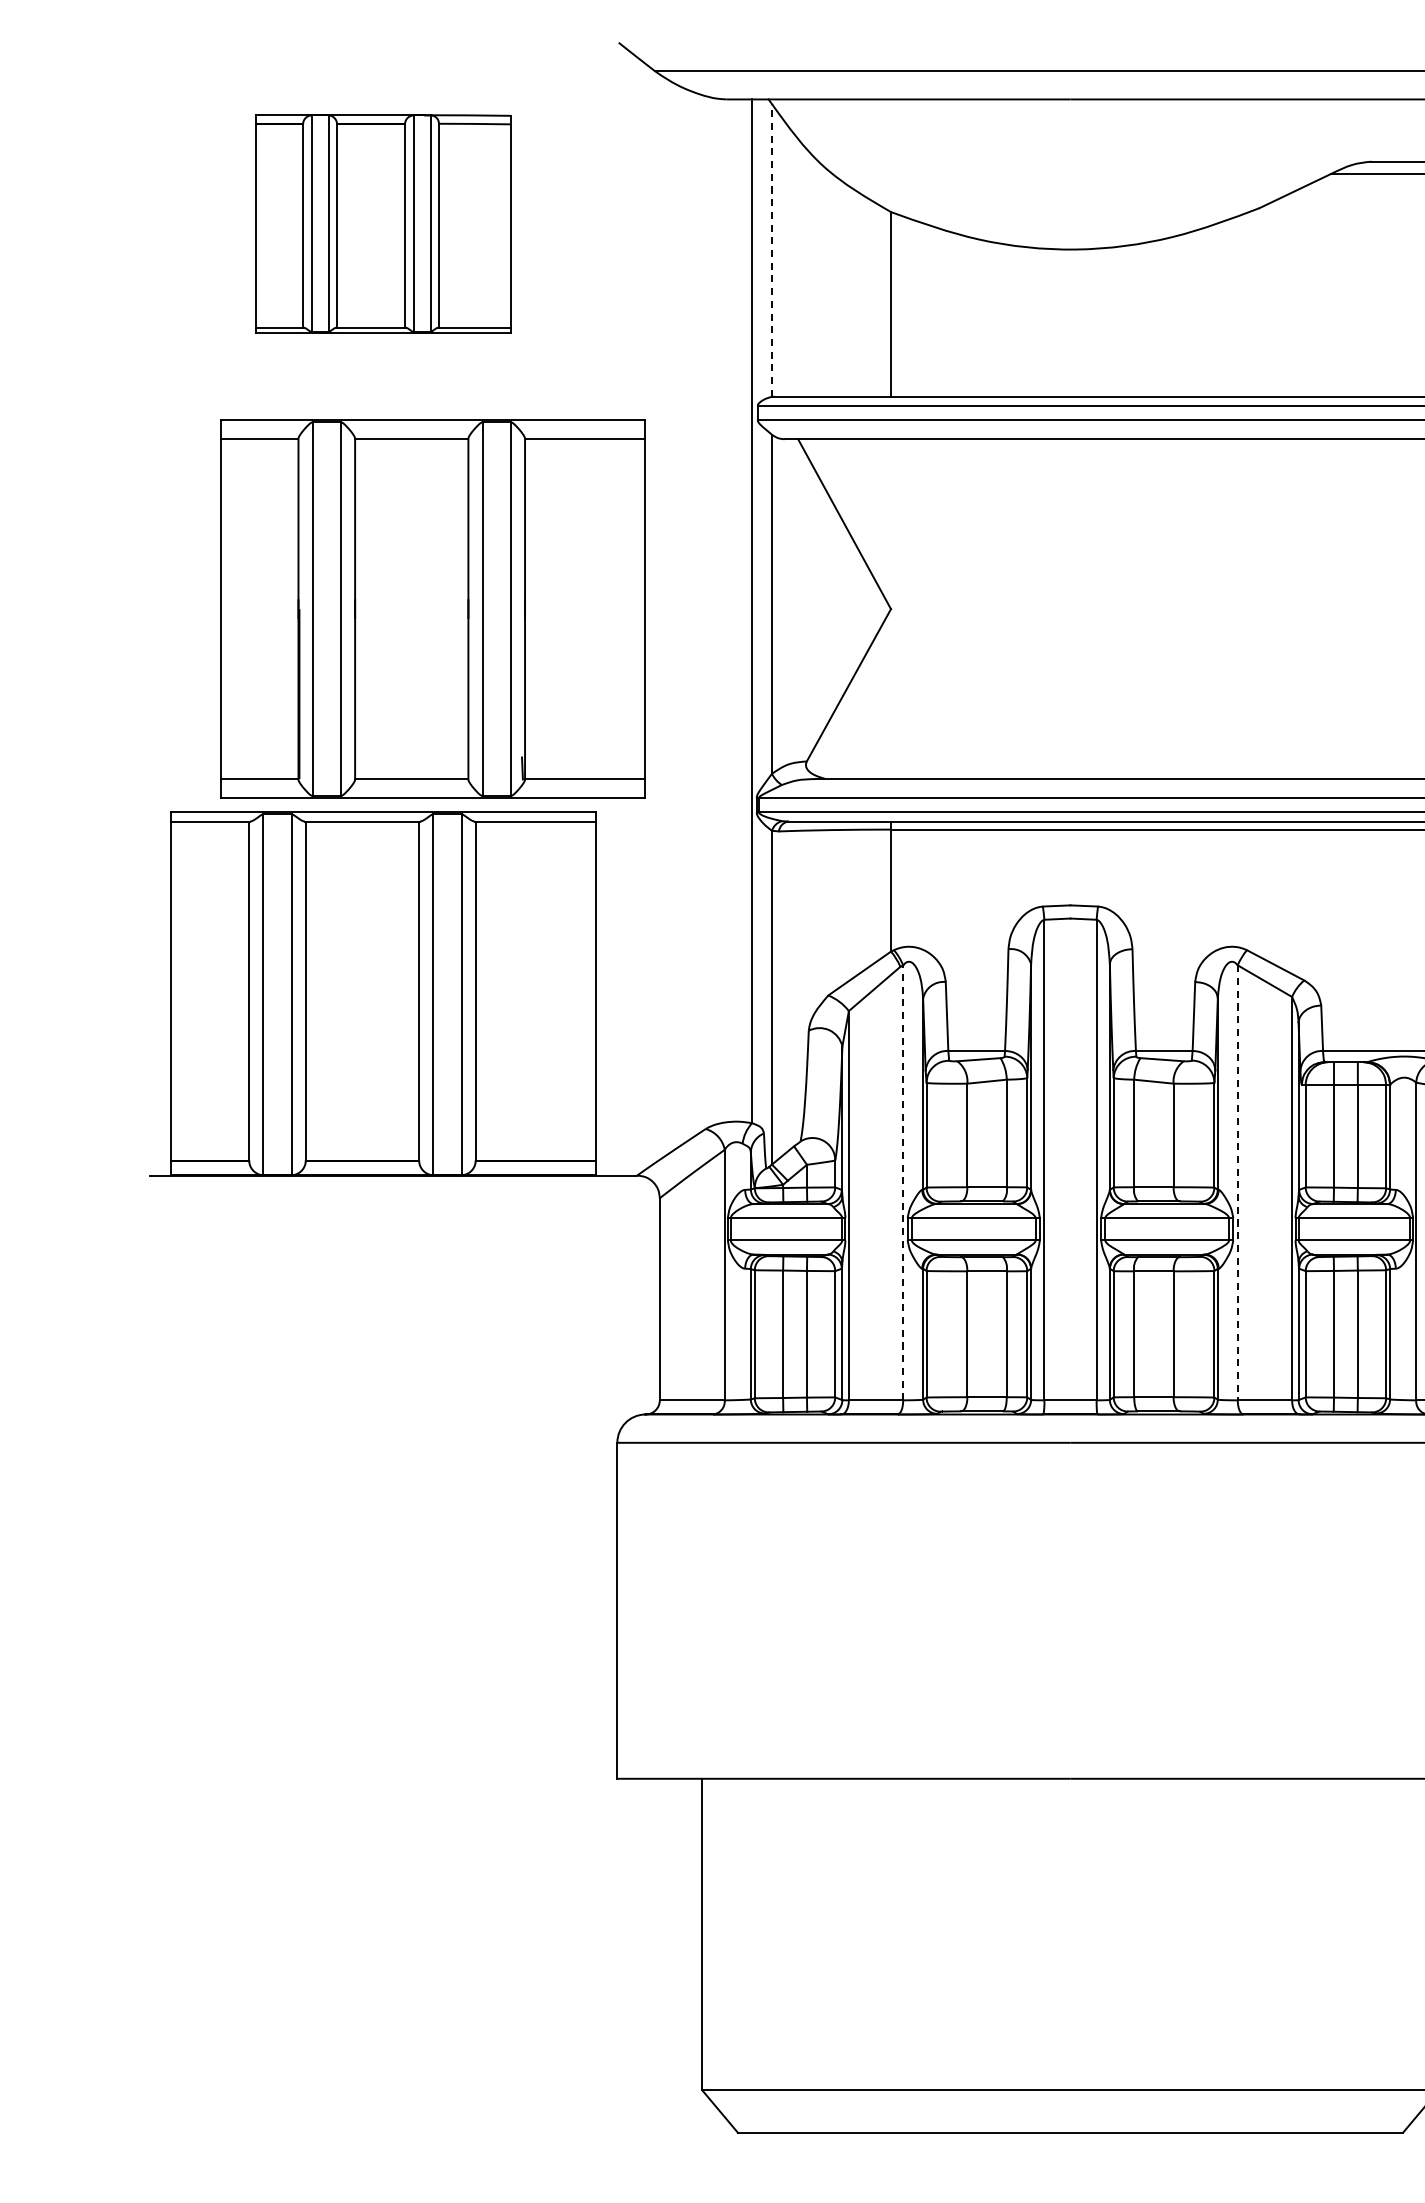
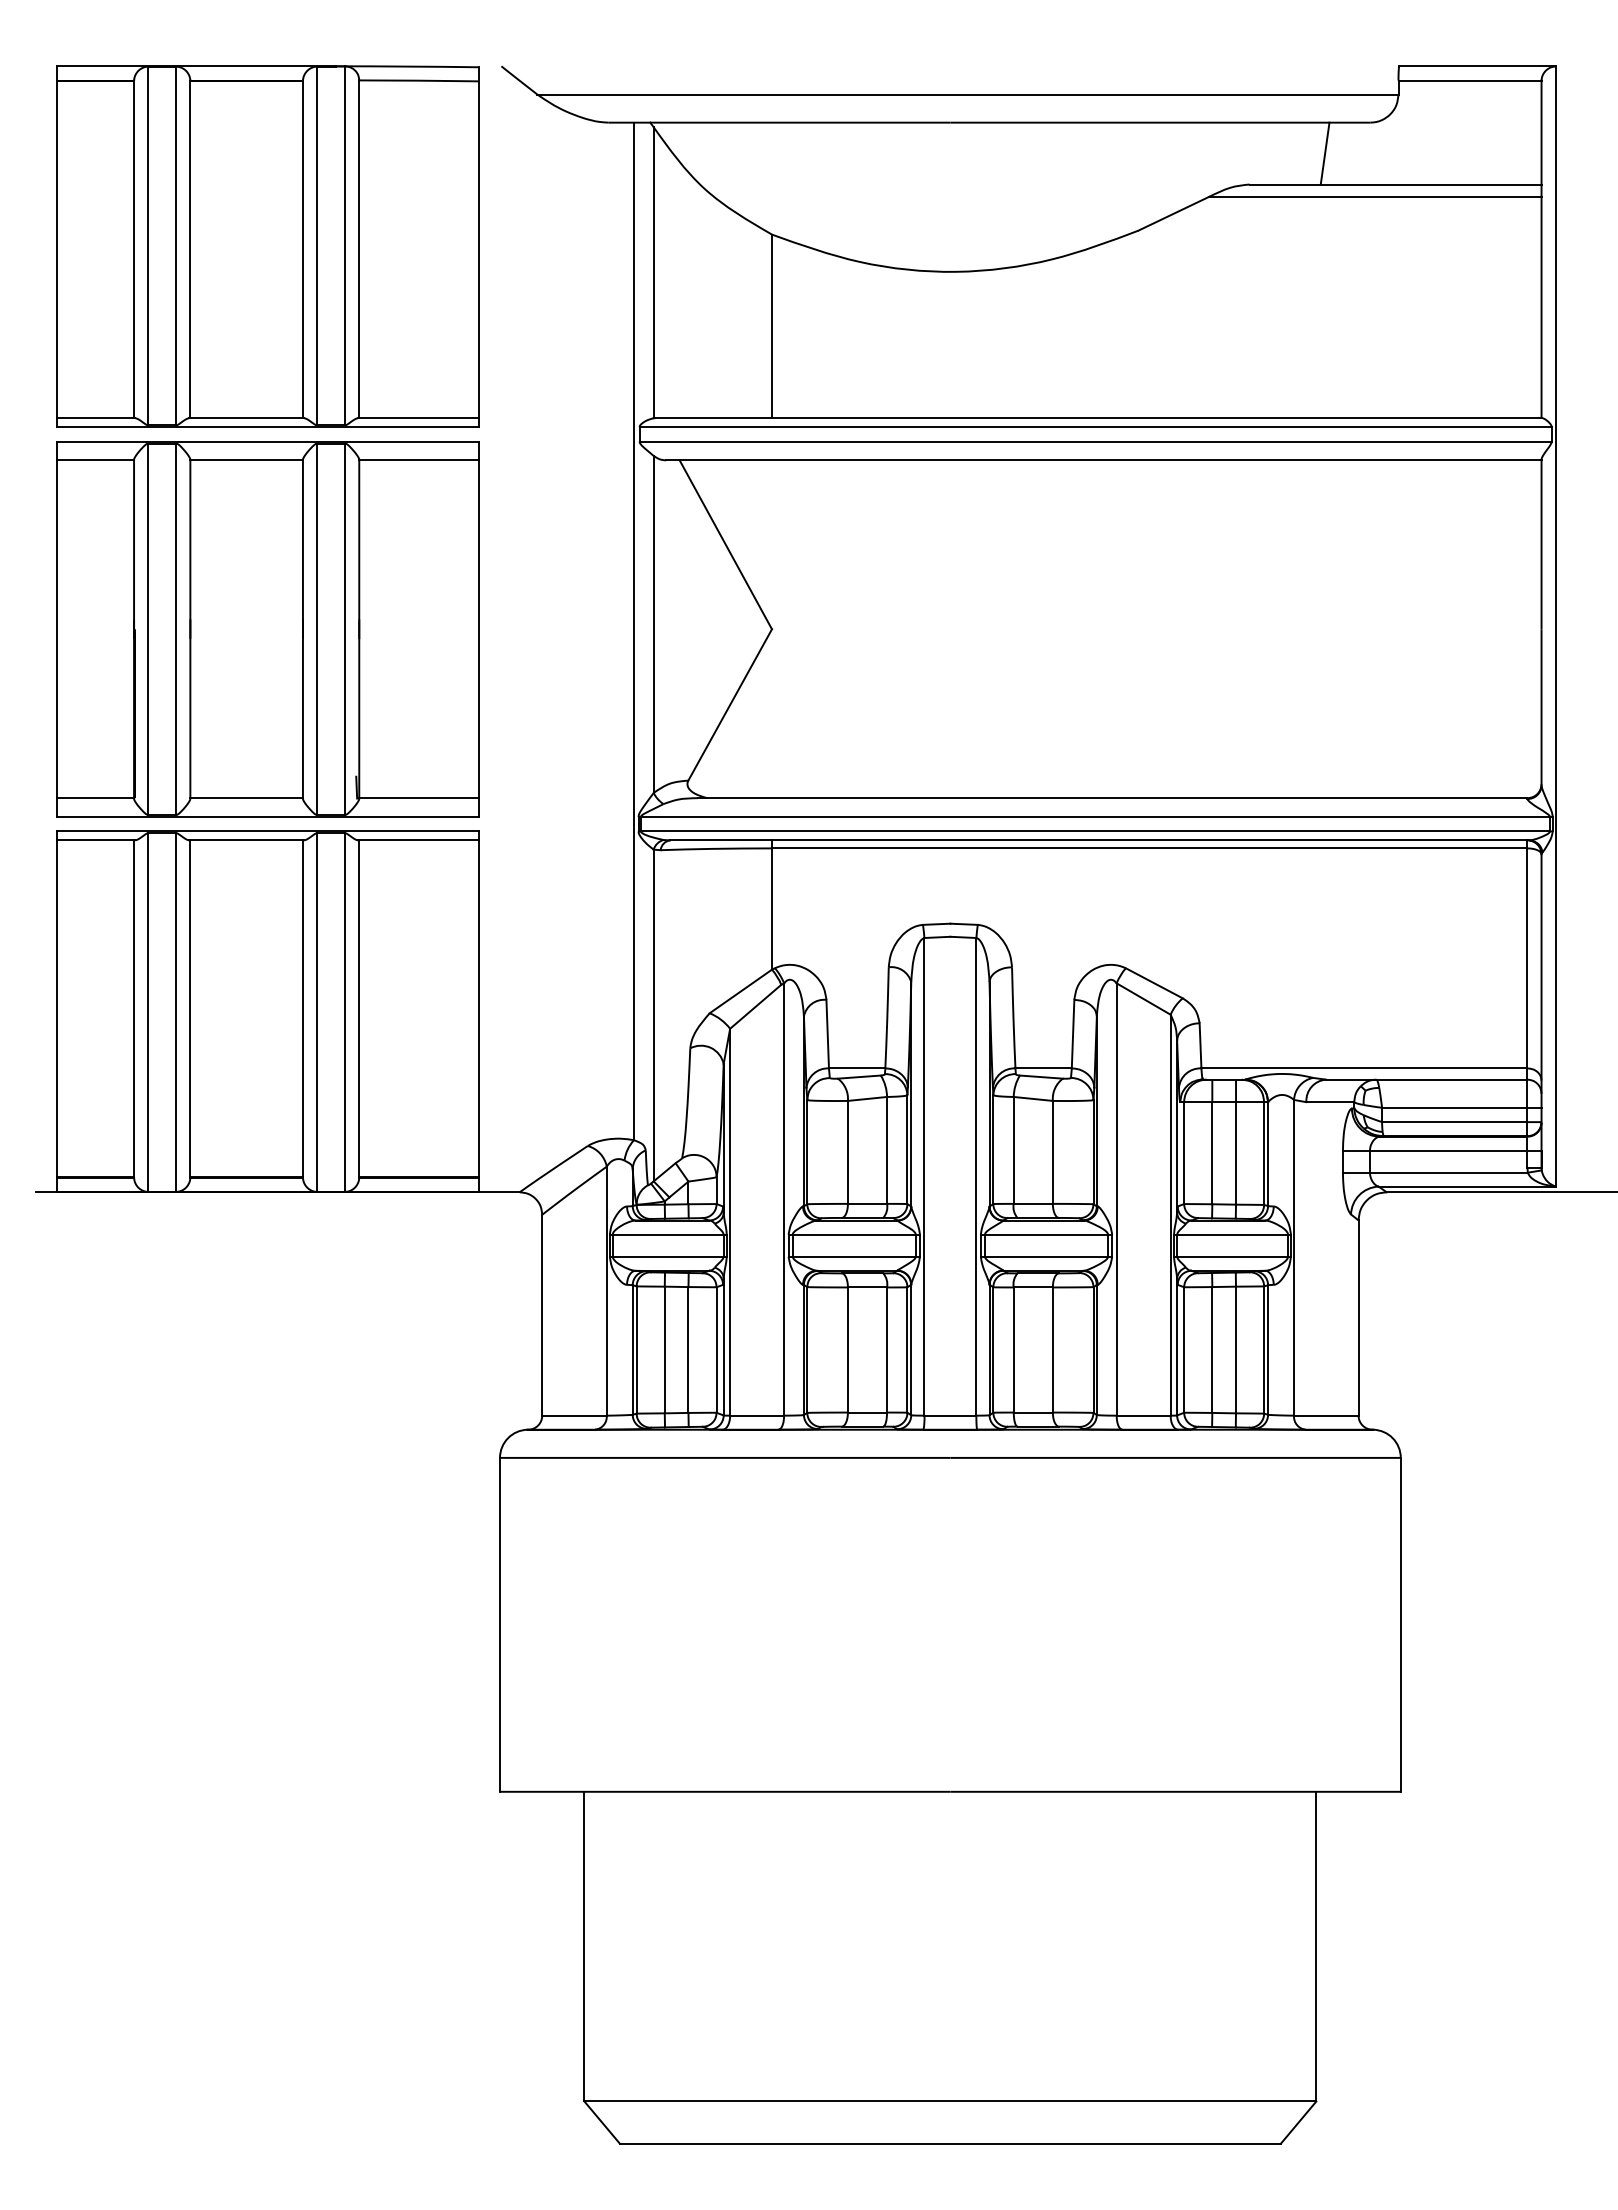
part: (383, 224) -> (267, 246), size x1.67
line: (771, 250) -> (653, 272), dashed -> solid
part: (432, 609) -> (267, 629), moved
line: (903, 1182) -> (784, 1199), dashed -> solid
line: (1237, 1182) -> (1116, 1199), dashed -> solid

